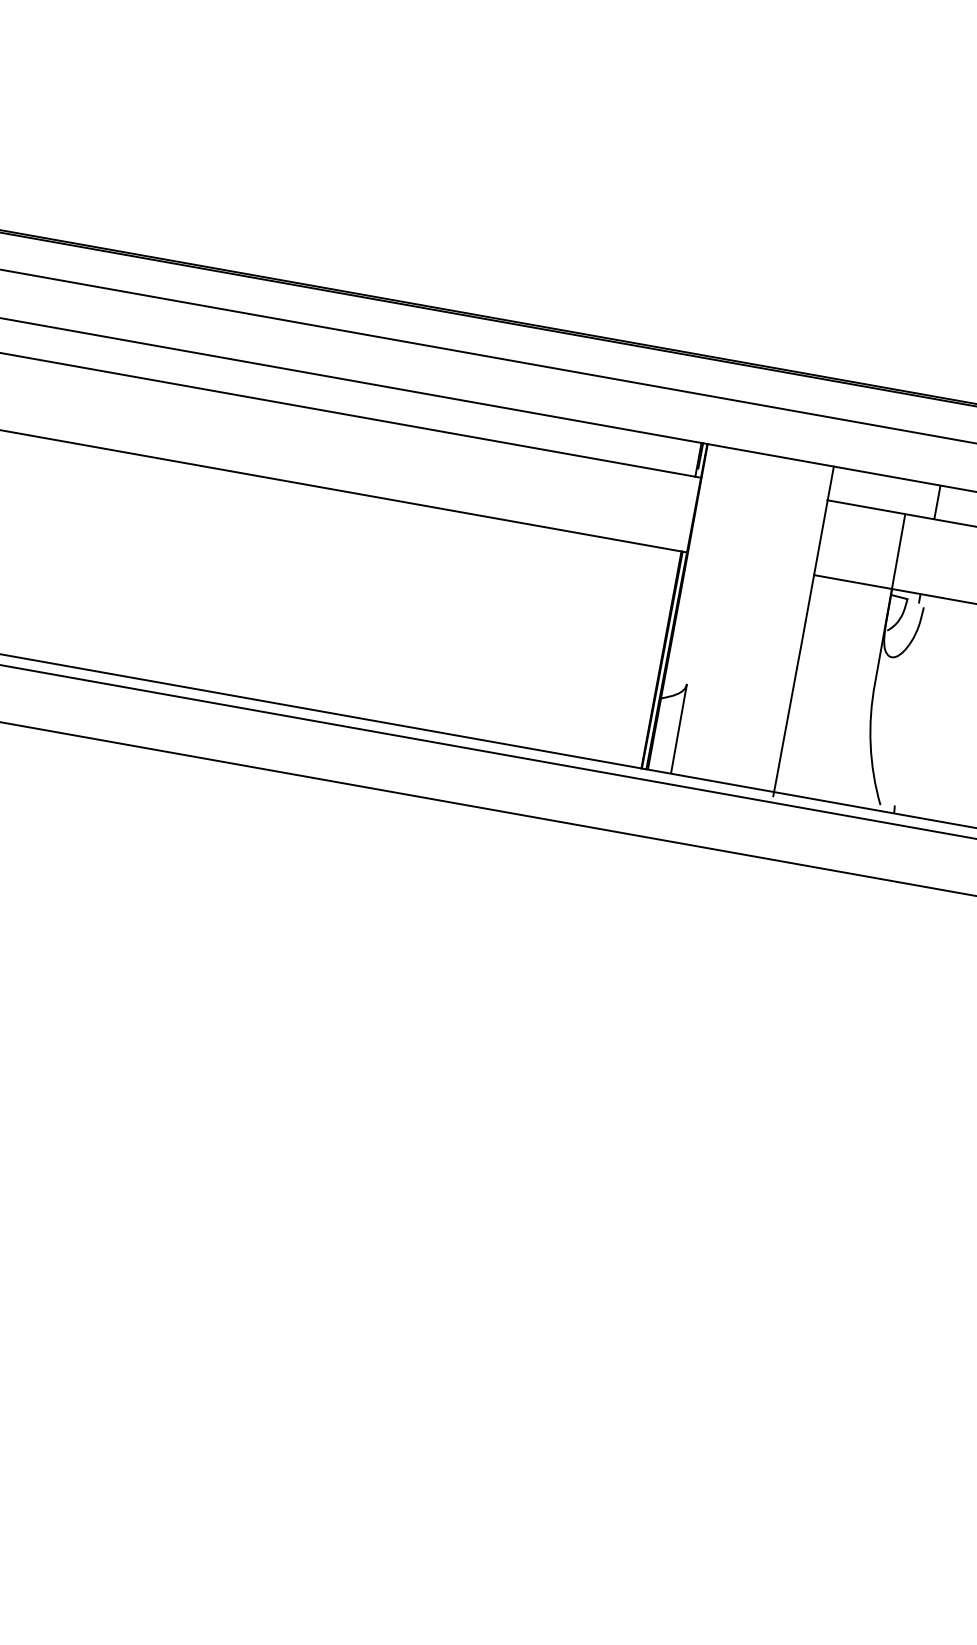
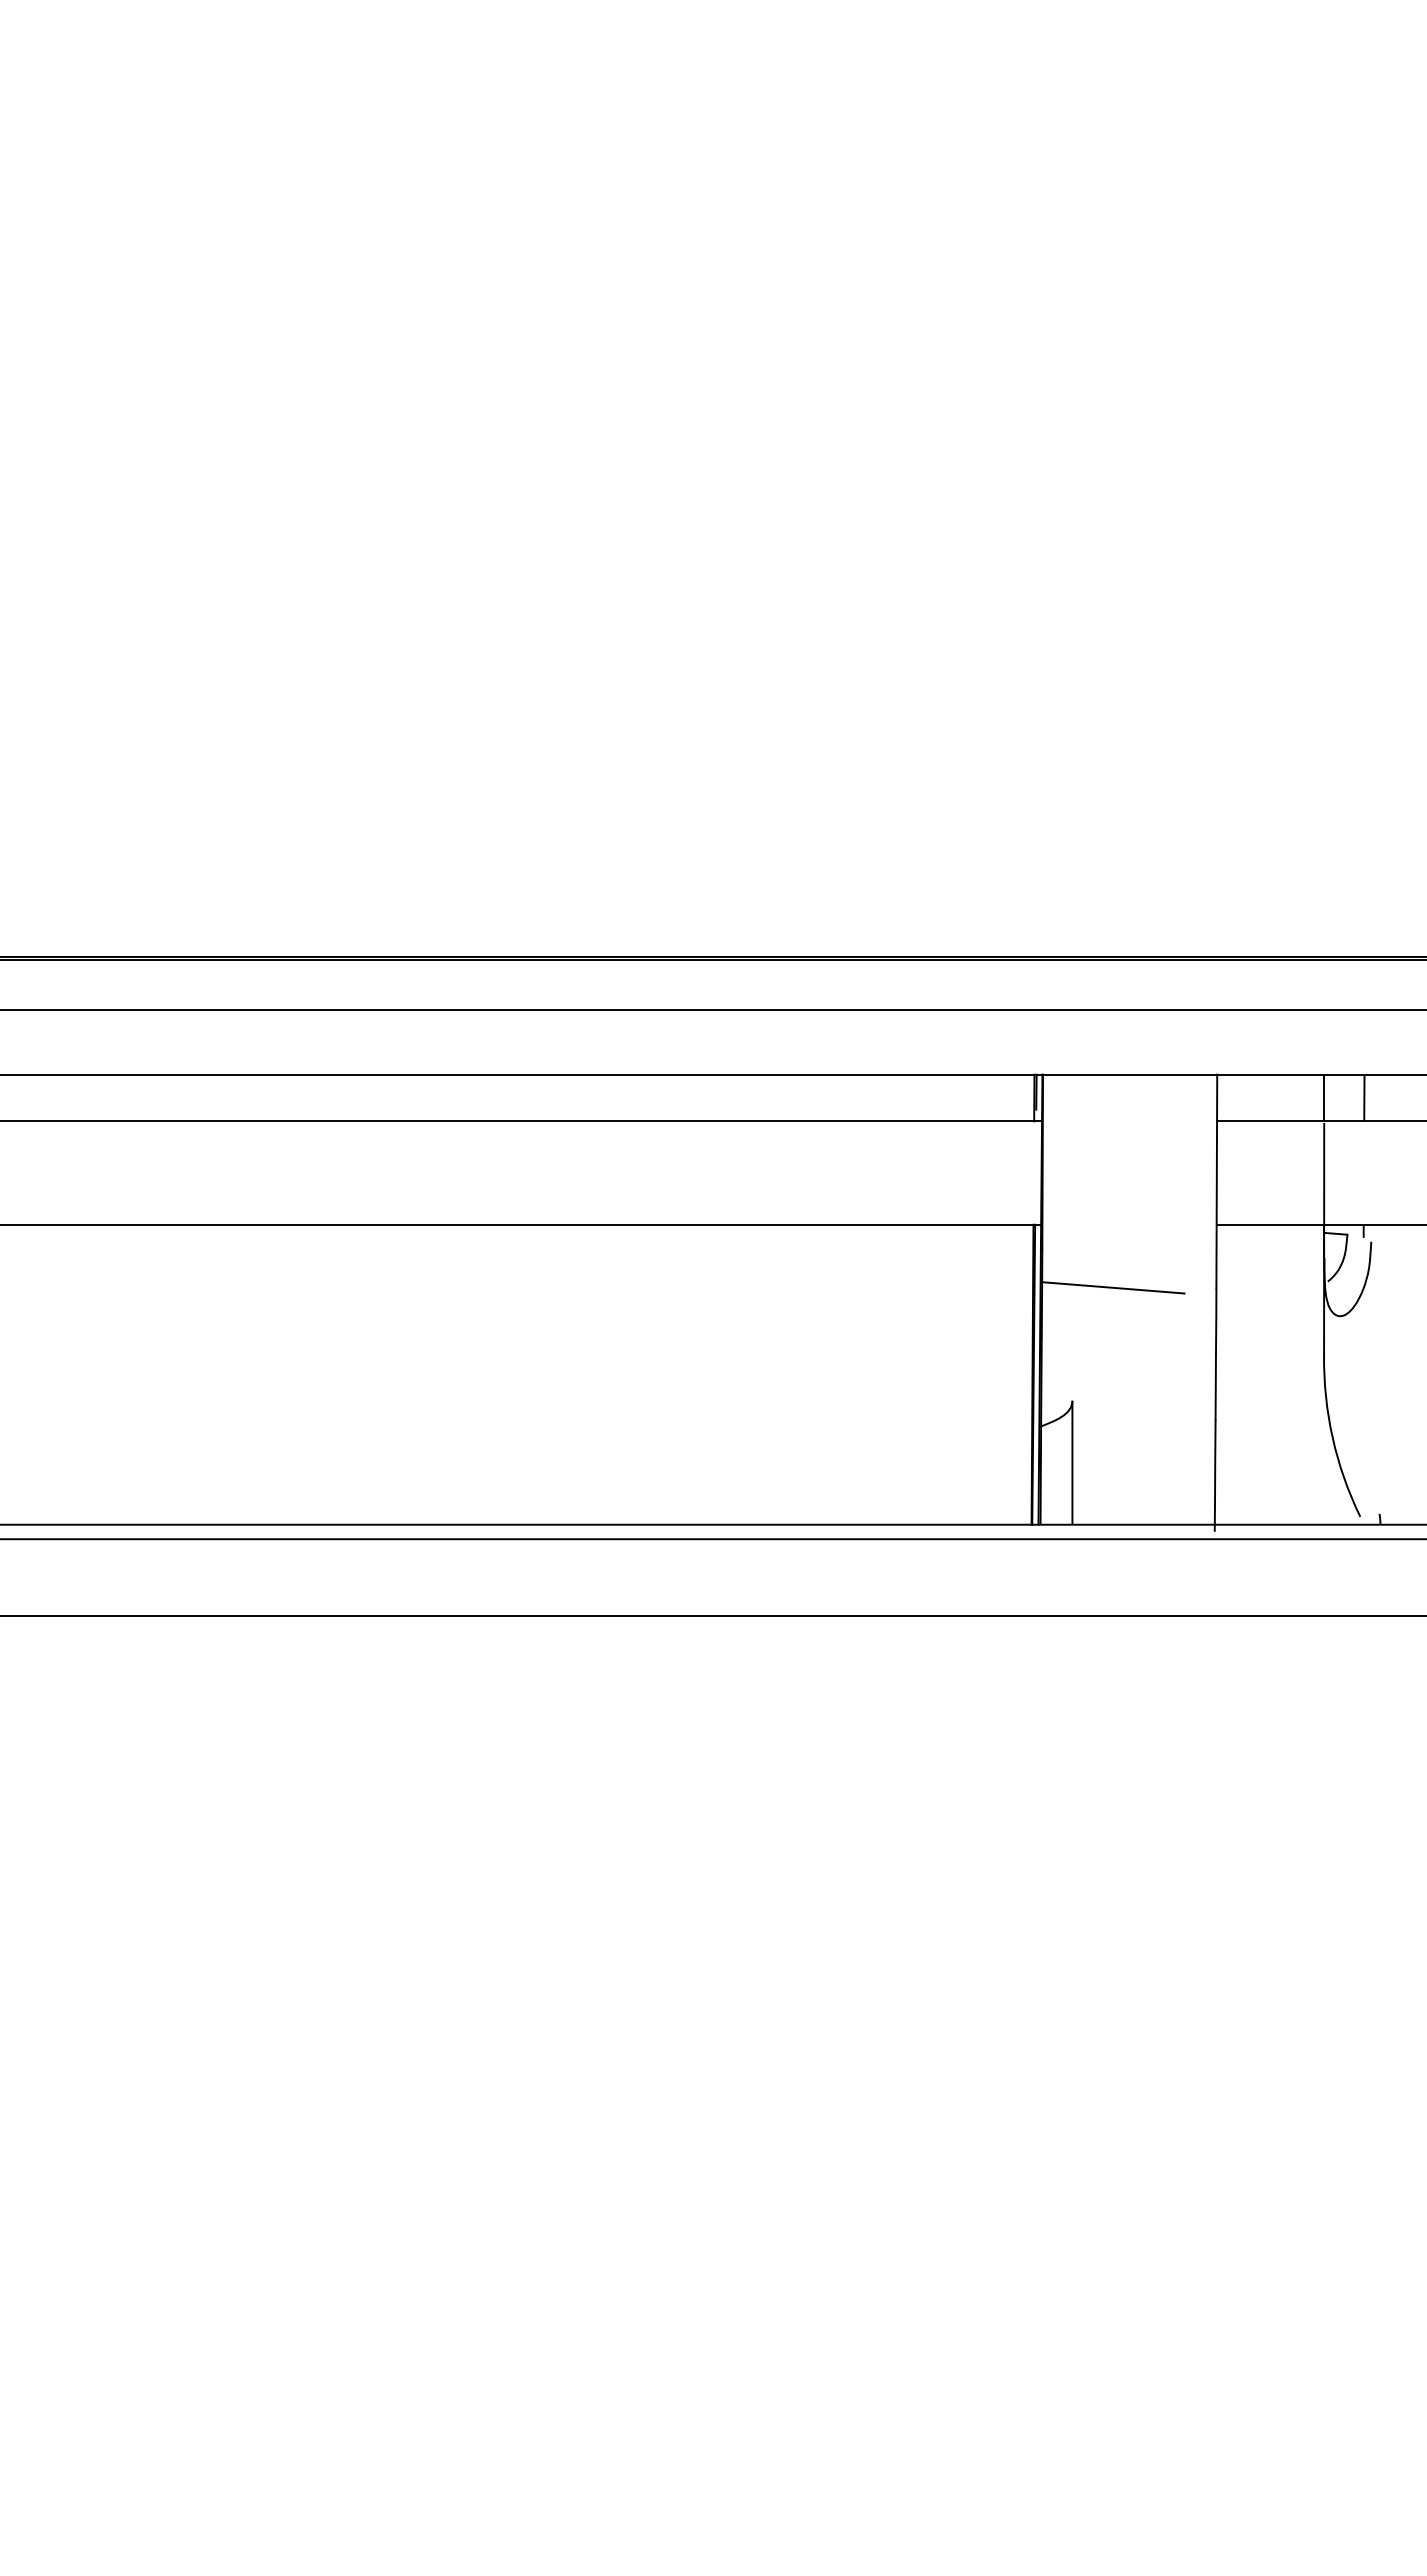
line: (908, 496) -> (1324, 1097), added
line: (731, 607) -> (1113, 1287), added

